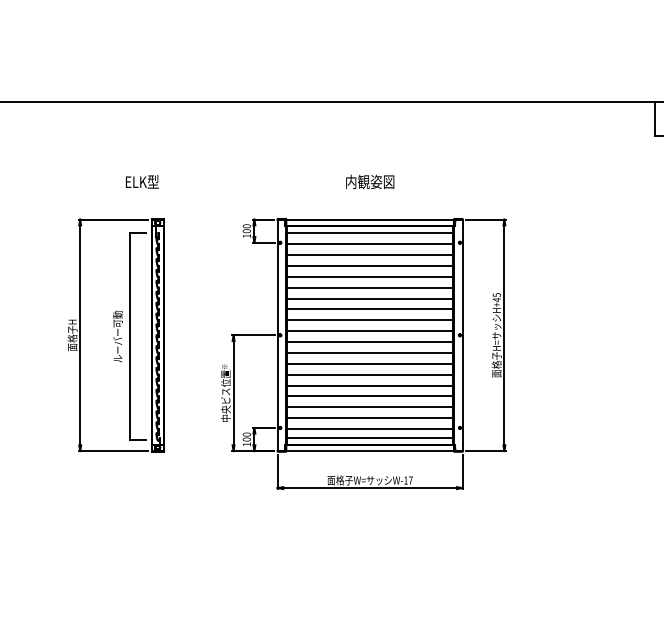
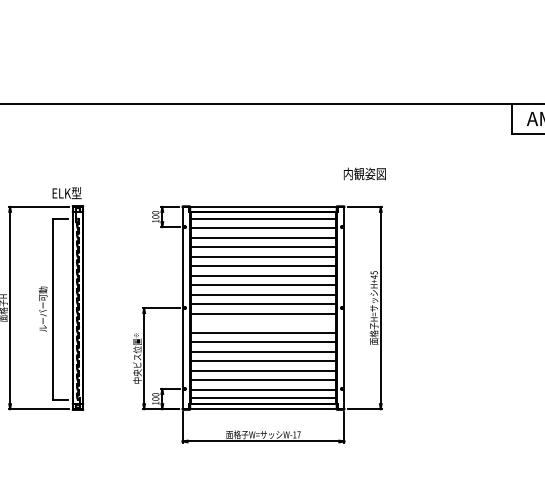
text: (142, 181) -> (67, 192), moved
text: (370, 181) -> (365, 173), moved
line: (369, 352) -> (262, 323), removed

